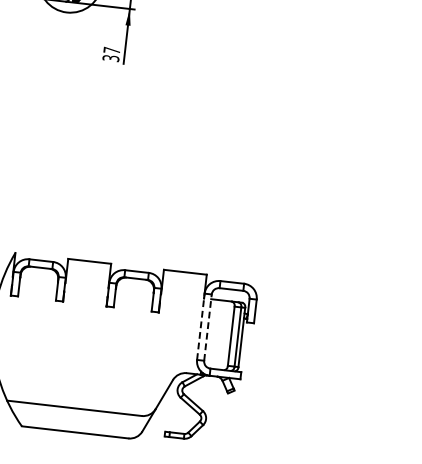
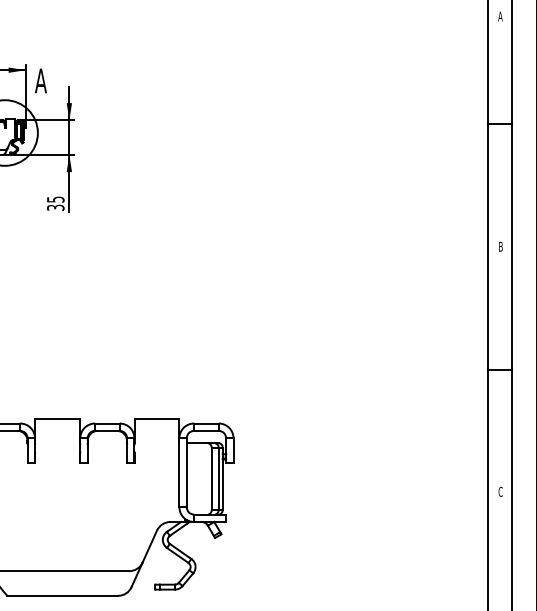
text: (111, 50) -> (55, 199), 37 -> 35
line: (201, 326) -> (179, 472), dashed -> solid
line: (207, 327) -> (186, 472), dashed -> solid

